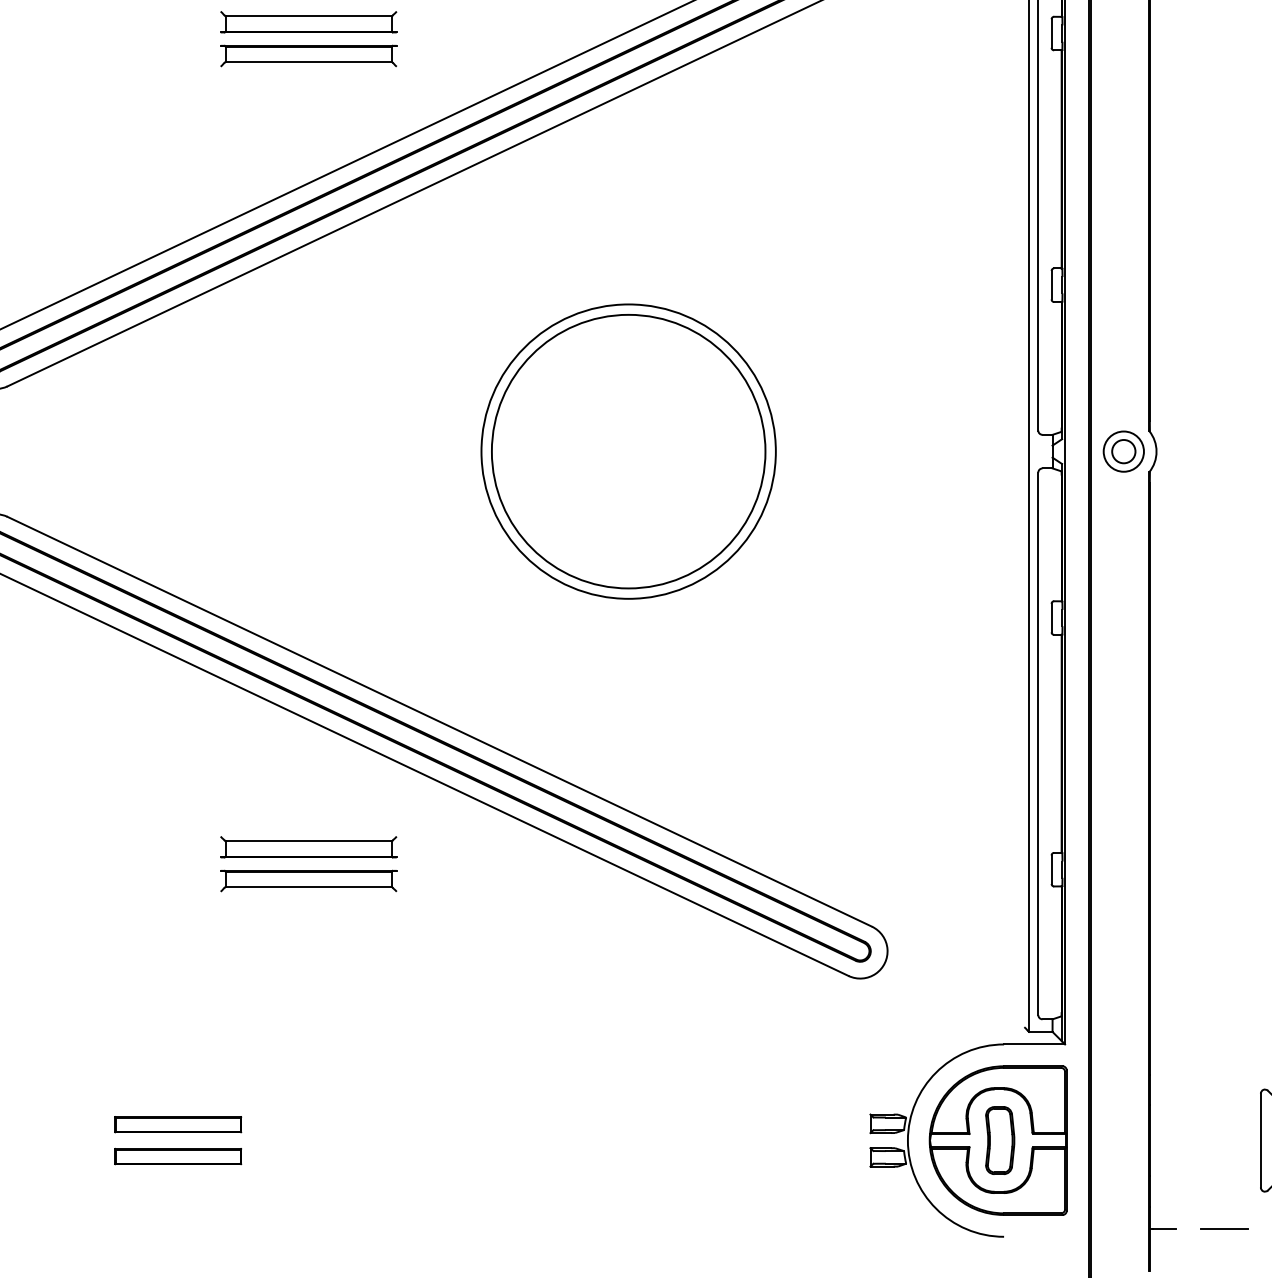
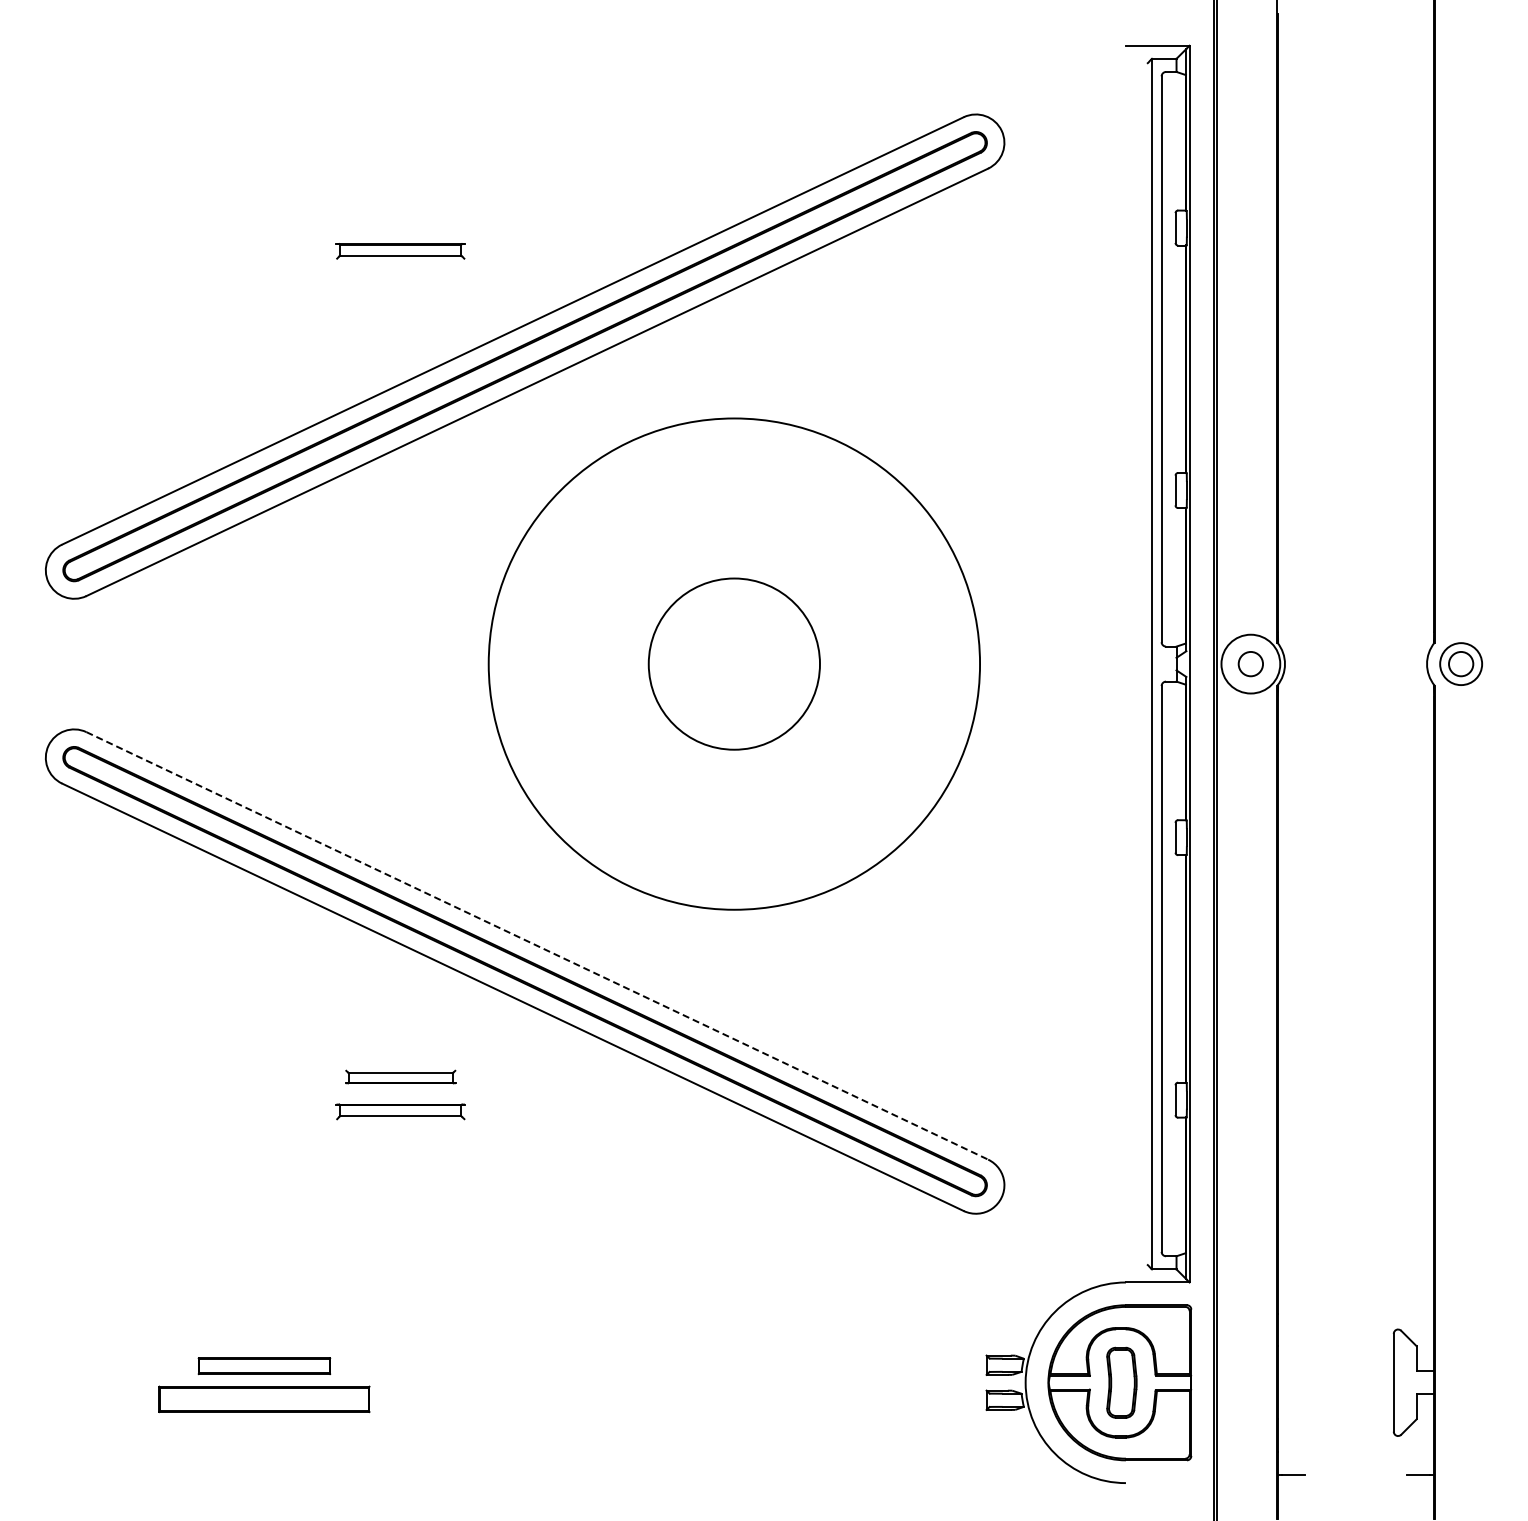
part: (308, 21) -> (400, 215), removed
part: (308, 56) -> (400, 251), size x0.7
circle: (627, 451) -> (733, 663), size x1.6
circle: (628, 451) -> (734, 663), size x0.6
circle: (1123, 452) -> (1250, 664), size x1.4
line: (439, 721) -> (537, 945), solid -> dashed
part: (308, 846) -> (400, 1076), size x0.6
part: (308, 880) -> (400, 1111), size x0.7
part: (178, 1156) -> (264, 1399), size x1.6
line: (1224, 1229) -> (1355, 1475), removed

